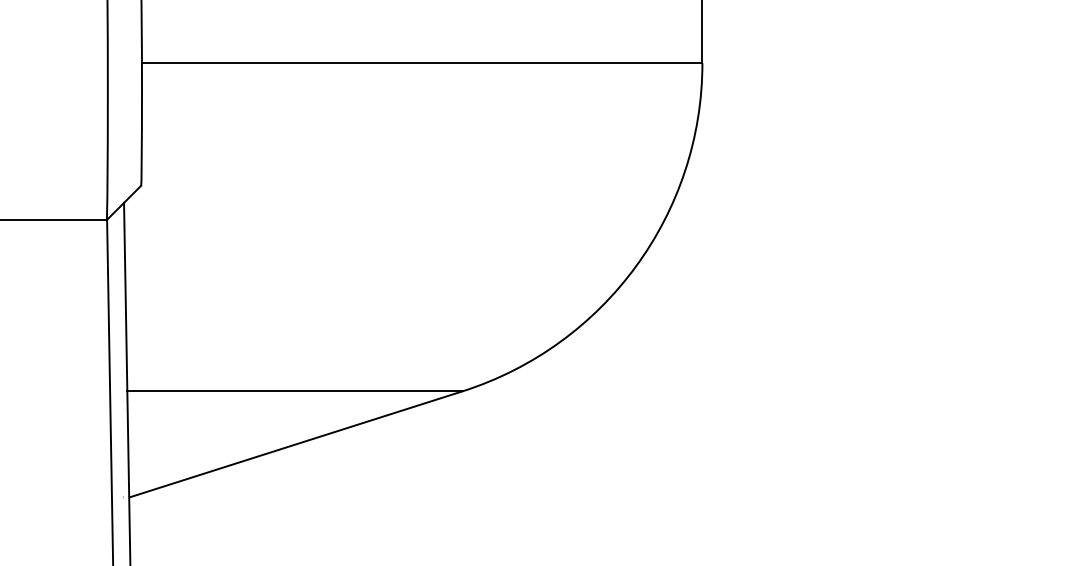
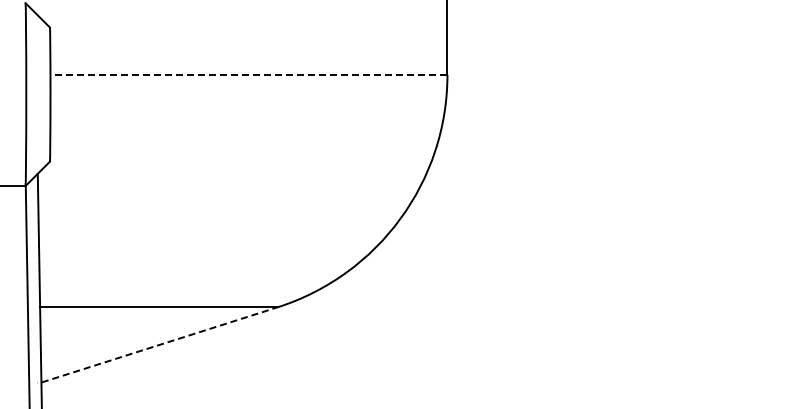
line: (421, 62) -> (248, 74), solid -> dashed
line: (295, 443) -> (159, 344), solid -> dashed

